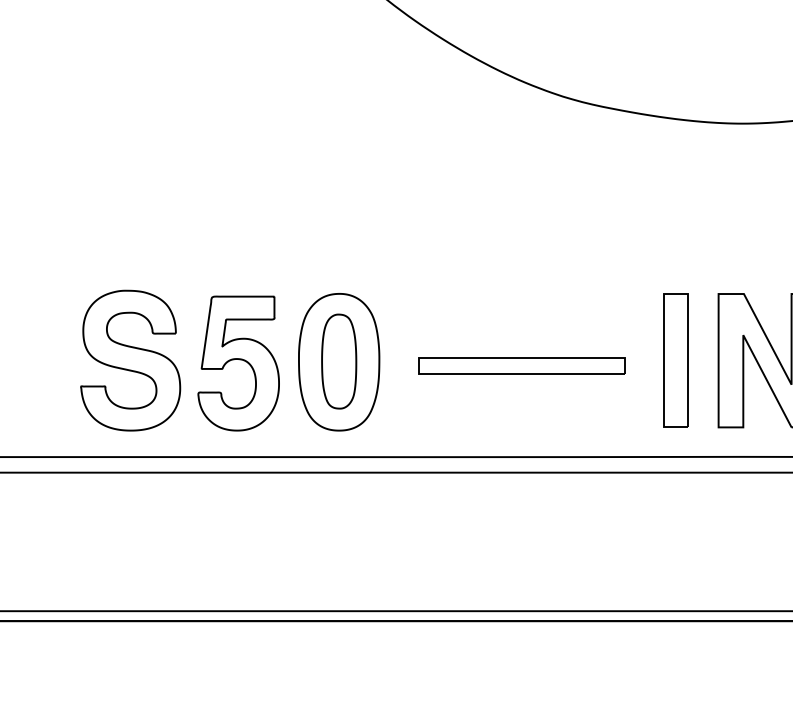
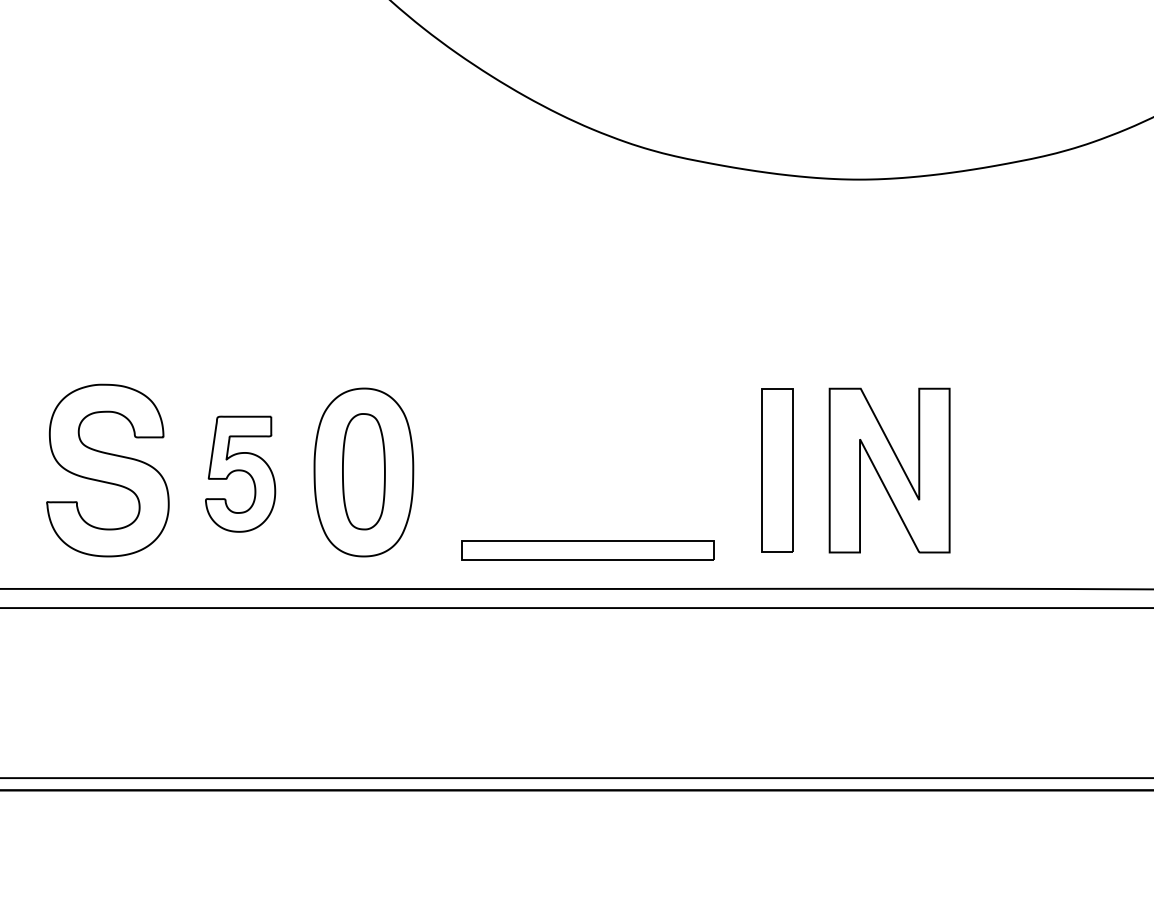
part: (238, 363) -> (240, 474), size x0.7
part: (521, 365) -> (587, 550), moved

